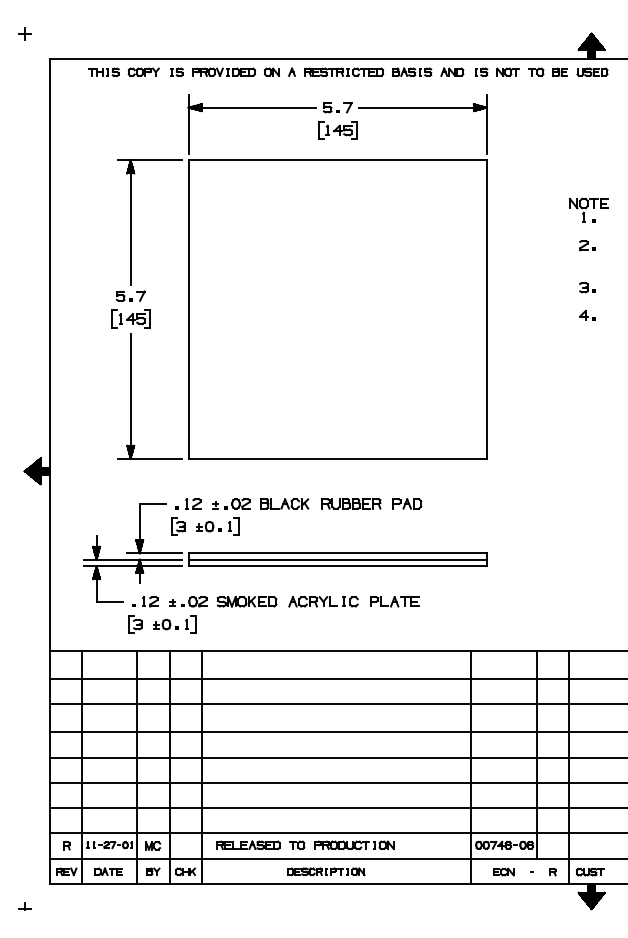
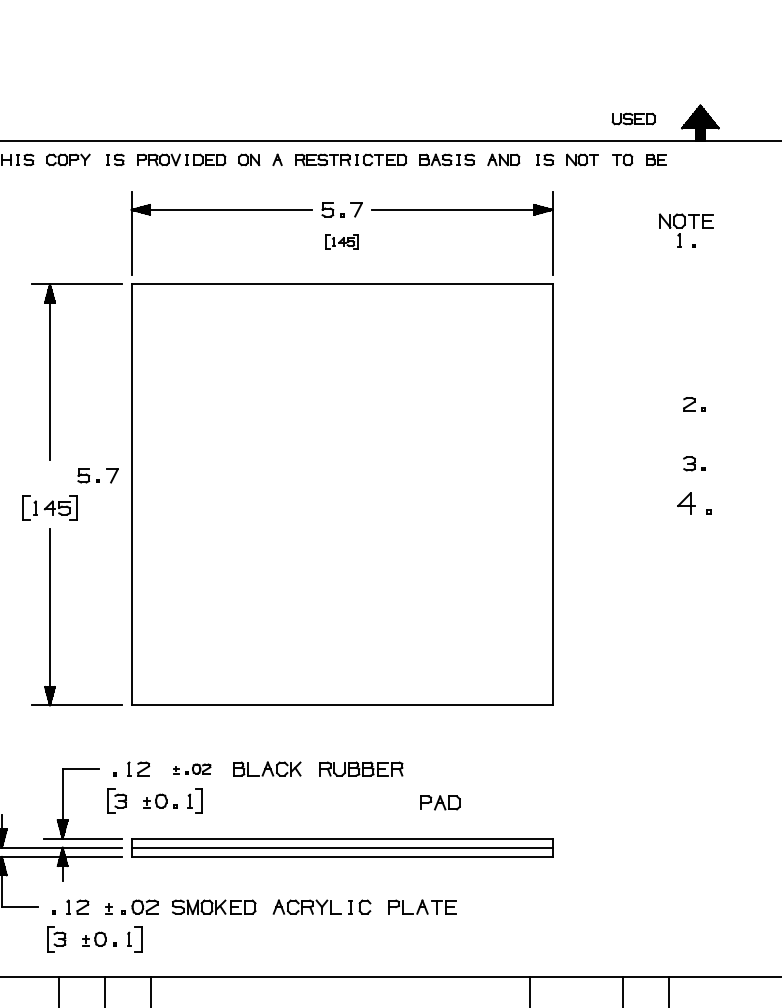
part: (592, 71) -> (633, 117), moved
part: (337, 130) -> (341, 242), size x0.6
part: (588, 209) -> (686, 229), moved
part: (130, 295) -> (97, 474), moved
part: (587, 314) -> (694, 501), size x1.6
part: (231, 503) -> (192, 768), size x0.7
part: (407, 503) -> (440, 802), moved

